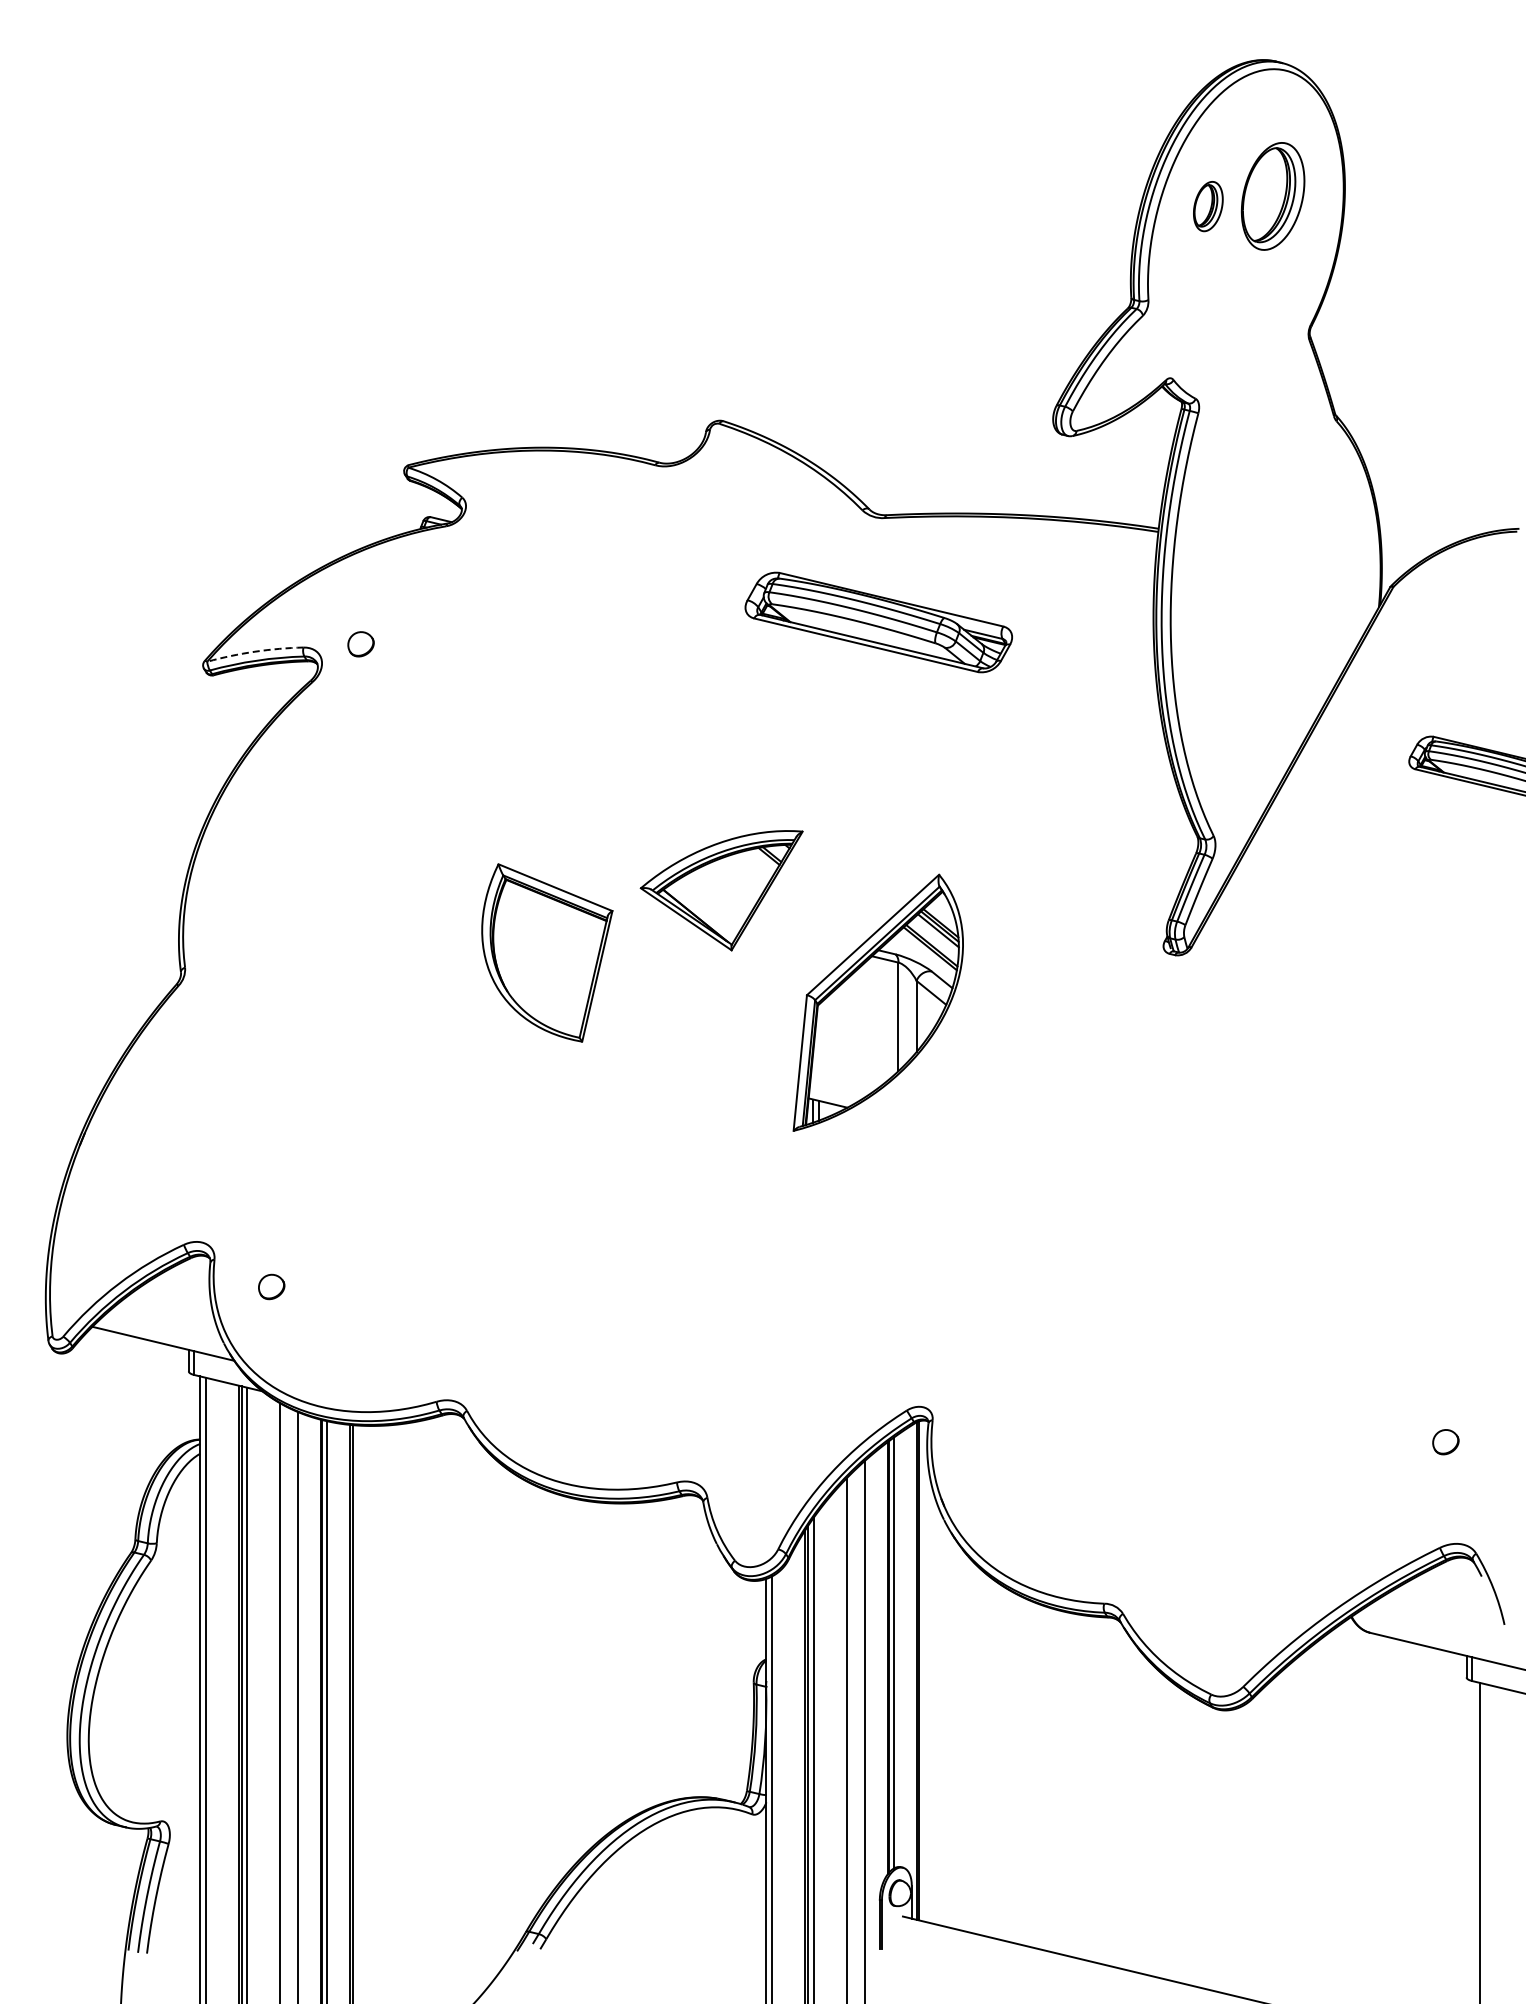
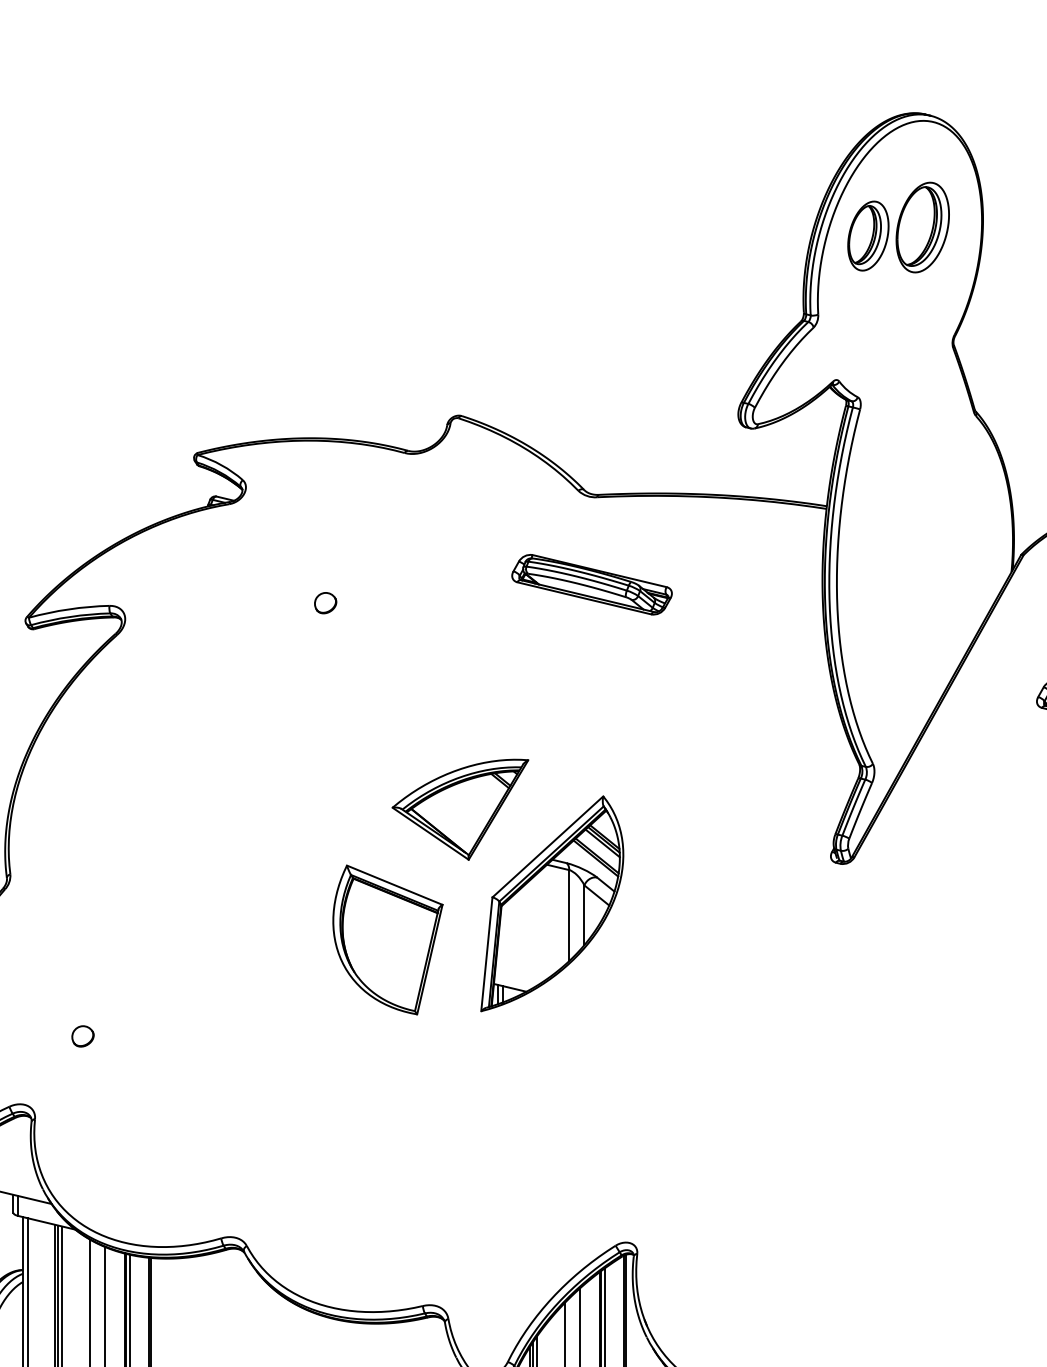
part: (1208, 206) -> (868, 236), size x1.67
part: (878, 621) -> (591, 584), size x0.71
part: (360, 644) -> (325, 603), moved
arc: (254, 651) -> (68, 609), dashed -> solid
part: (547, 952) -> (388, 939), moved
part: (877, 1002) -> (551, 903), moved
part: (271, 1286) -> (82, 1036), moved

